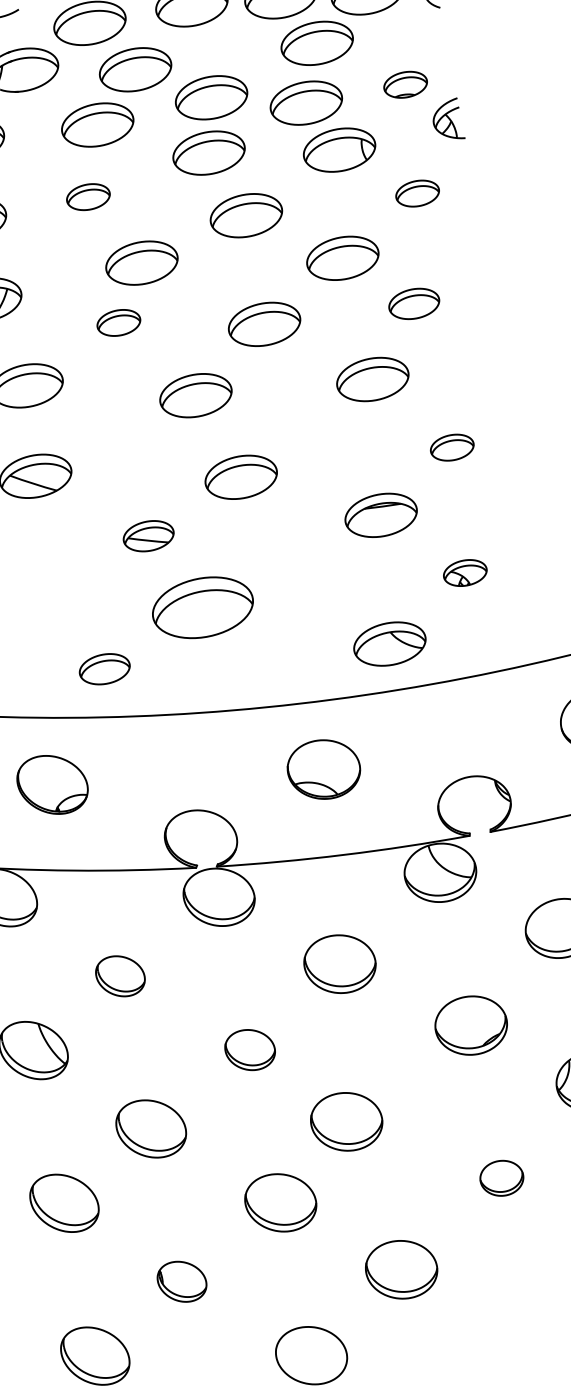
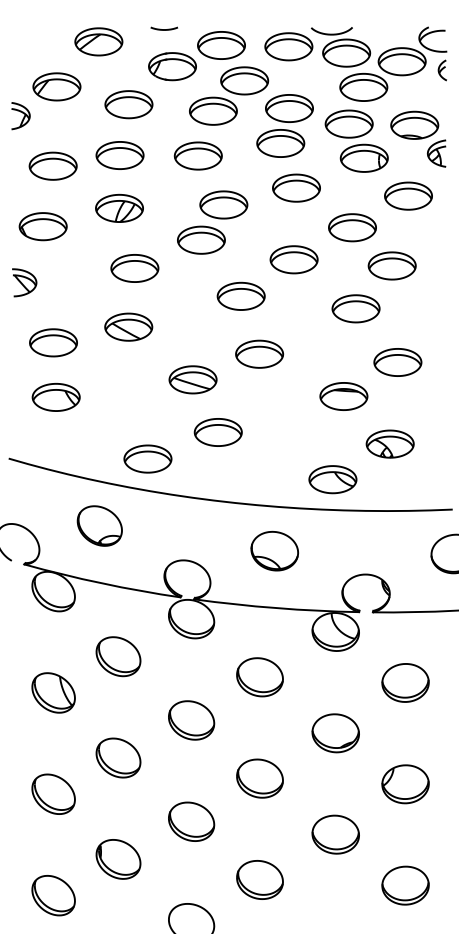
part: (404, 83) -> (414, 124), size x1.67
part: (417, 192) -> (408, 195), size x1.67
part: (87, 196) -> (197, 155), size x1.67
part: (413, 303) -> (391, 265), size x1.43
part: (118, 321) -> (201, 239), size x1.67
part: (451, 447) -> (397, 362), size x1.67
part: (147, 535) -> (192, 379), size x1.43
part: (464, 572) -> (389, 443), size x1.67
part: (201, 608) -> (217, 432), size x0.71
part: (103, 668) -> (147, 458), size x1.43
part: (120, 975) -> (118, 656), size x1.43
part: (249, 1050) -> (191, 720), size x1.43
part: (345, 1121) -> (259, 778), moved
part: (501, 1178) -> (335, 834), size x1.67
part: (182, 1281) -> (118, 859), size x1.43

